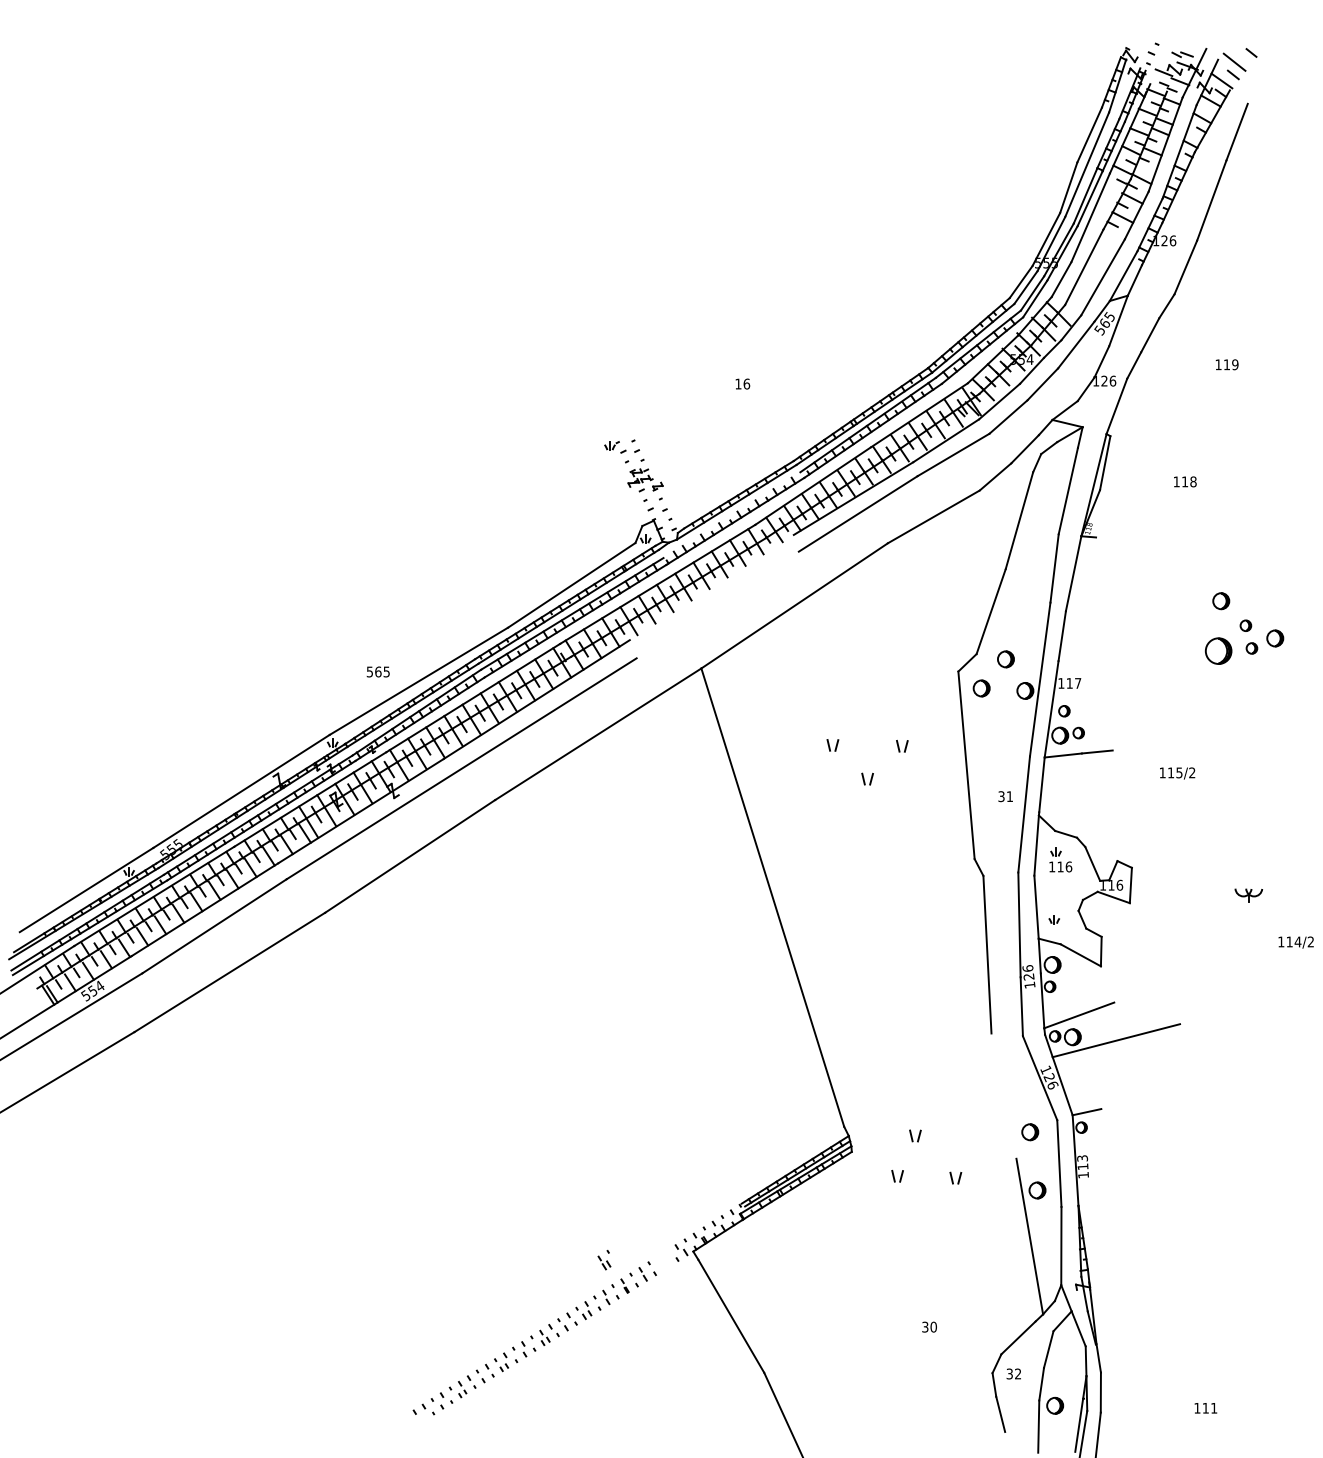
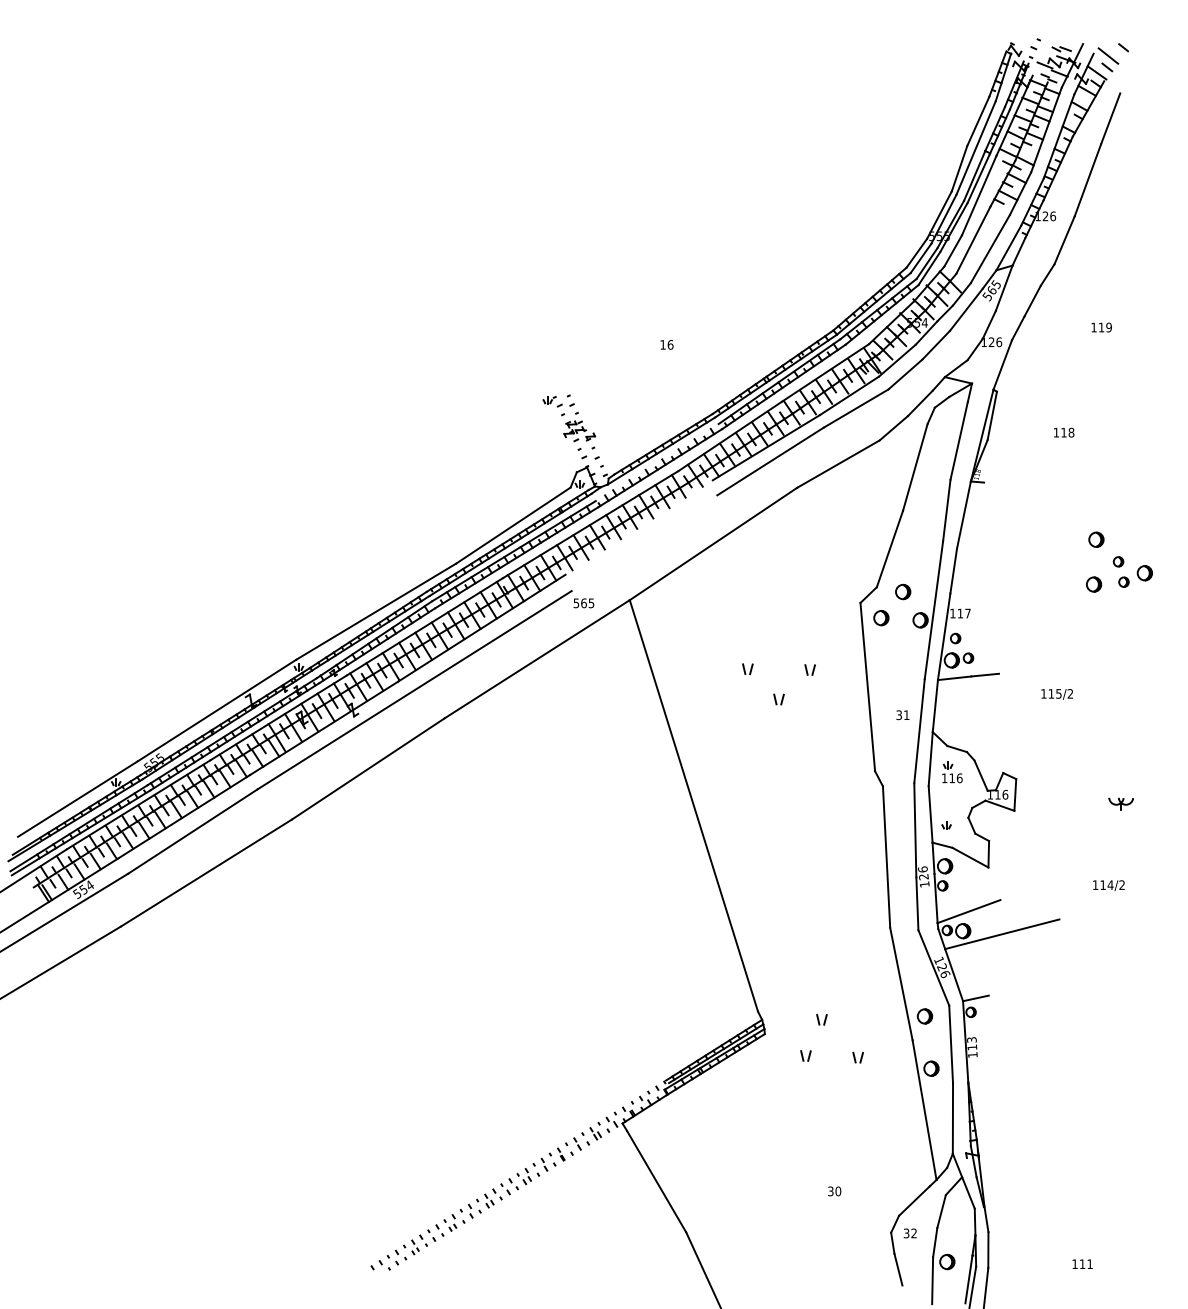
part: (1218, 650) -> (1093, 584), size x0.62
text: (377, 671) -> (583, 602), moved
text: (1295, 942) -> (1108, 885), moved
line: (1003, 1095) -> (900, 983), added
part: (604, 1260) -> (595, 1131), moved

